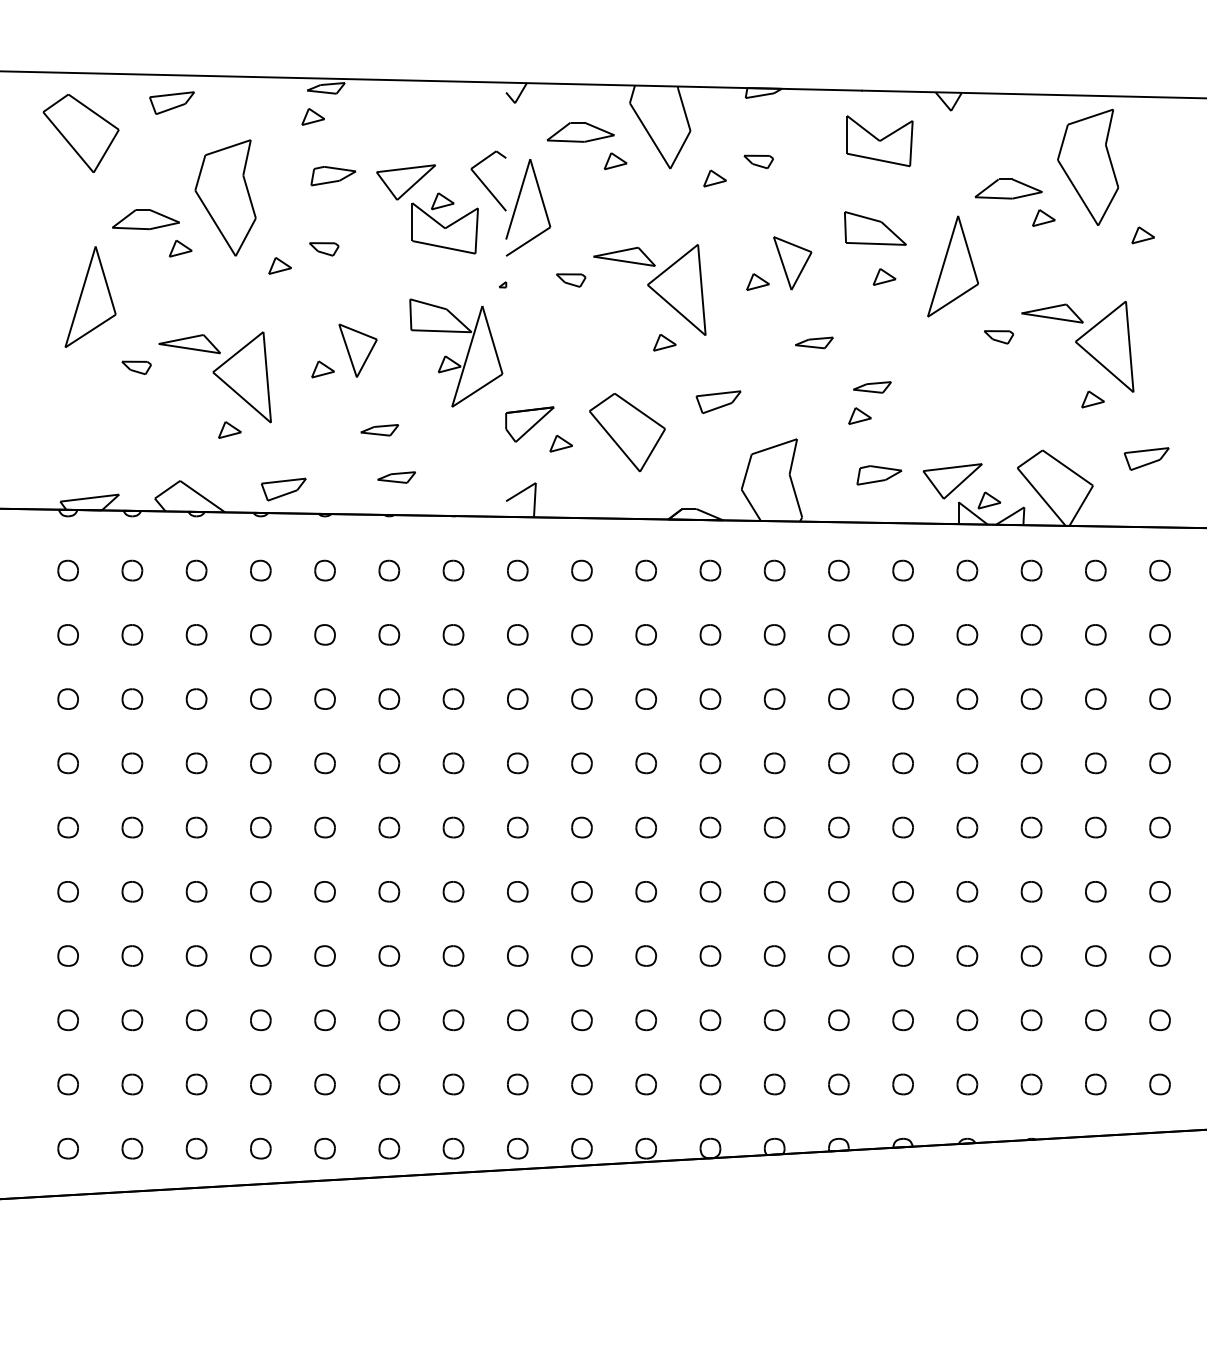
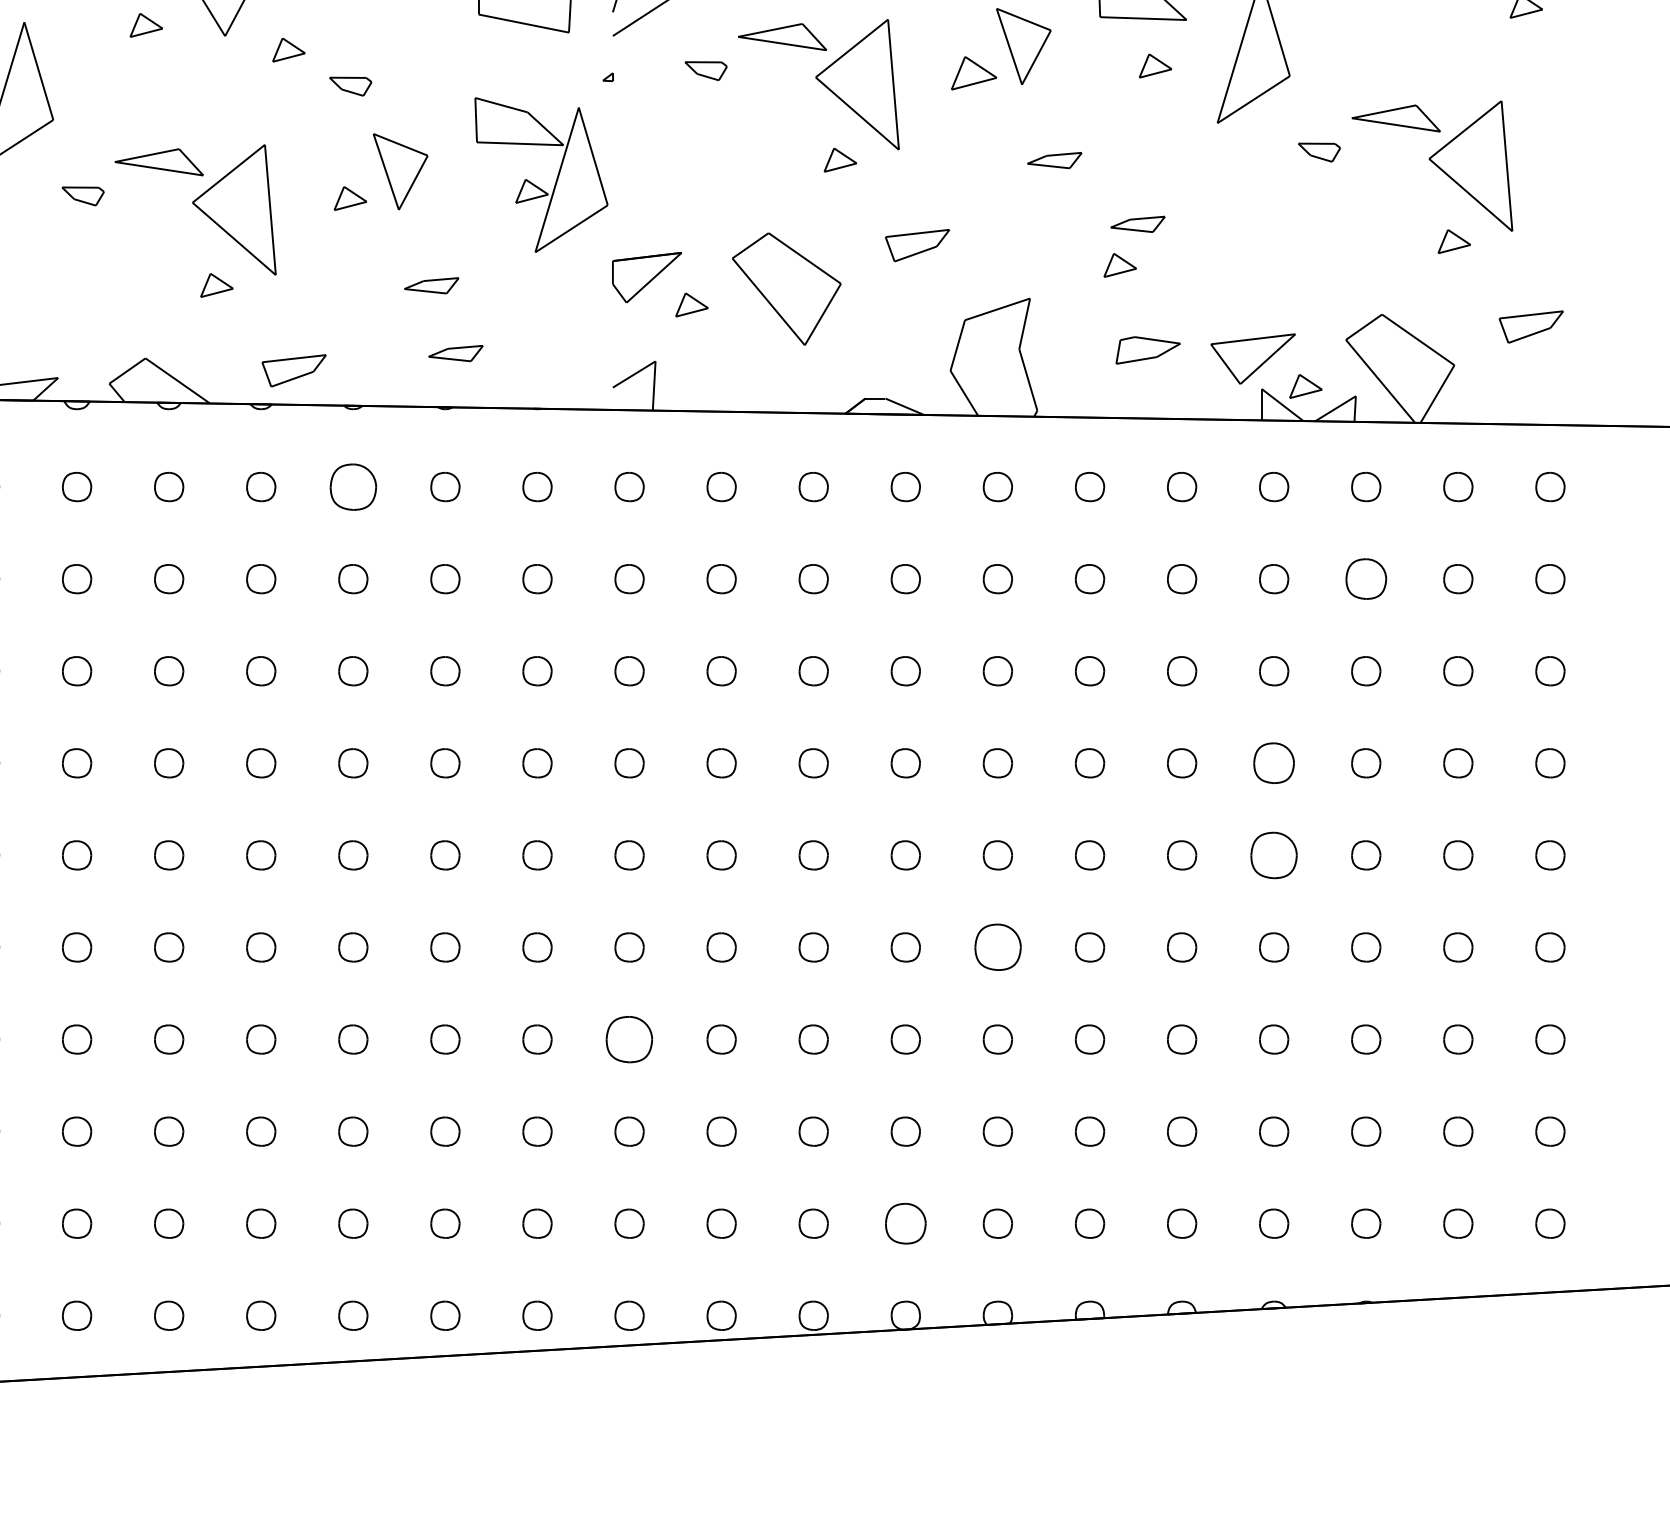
part: (324, 249) -> (351, 86), moved
part: (757, 281) -> (973, 72), size x1.4
part: (324, 570) -> (352, 486), size x1.6
part: (1031, 634) -> (1366, 578), size x1.4
part: (967, 763) -> (1274, 763), size x1.4
part: (967, 827) -> (1274, 855), size x1.6
part: (774, 891) -> (997, 947), size x1.6
part: (517, 955) -> (629, 1038), size x1.6
part: (710, 1084) -> (905, 1223), size x1.4

